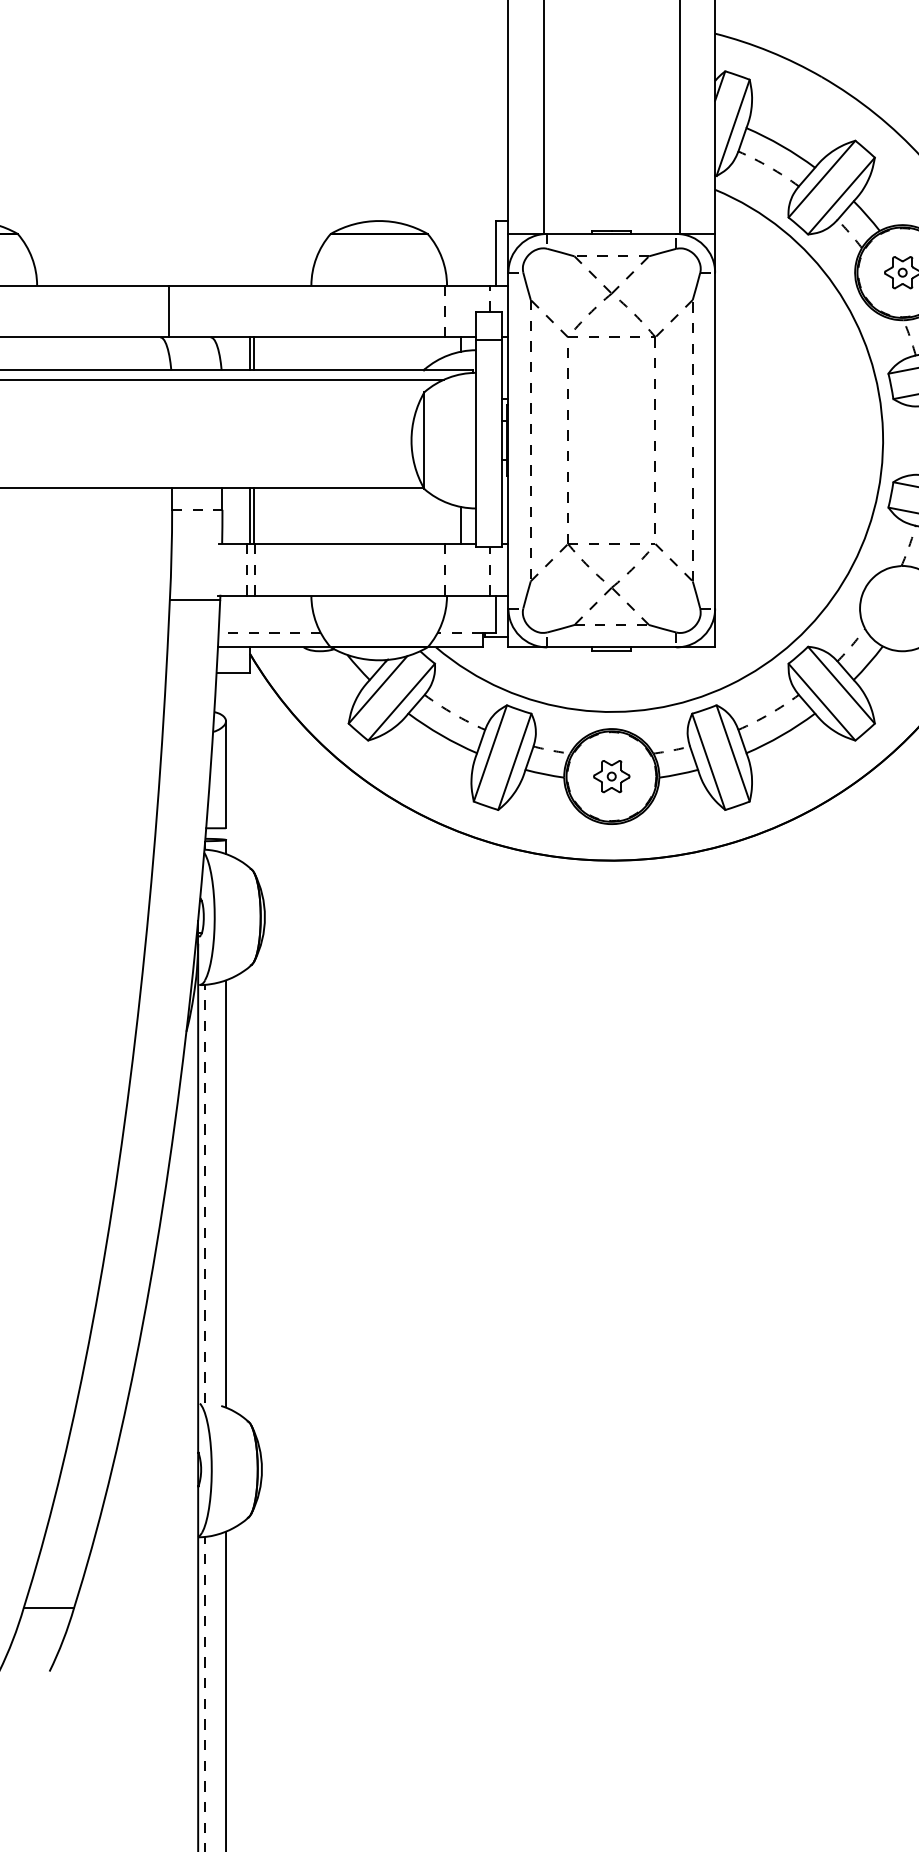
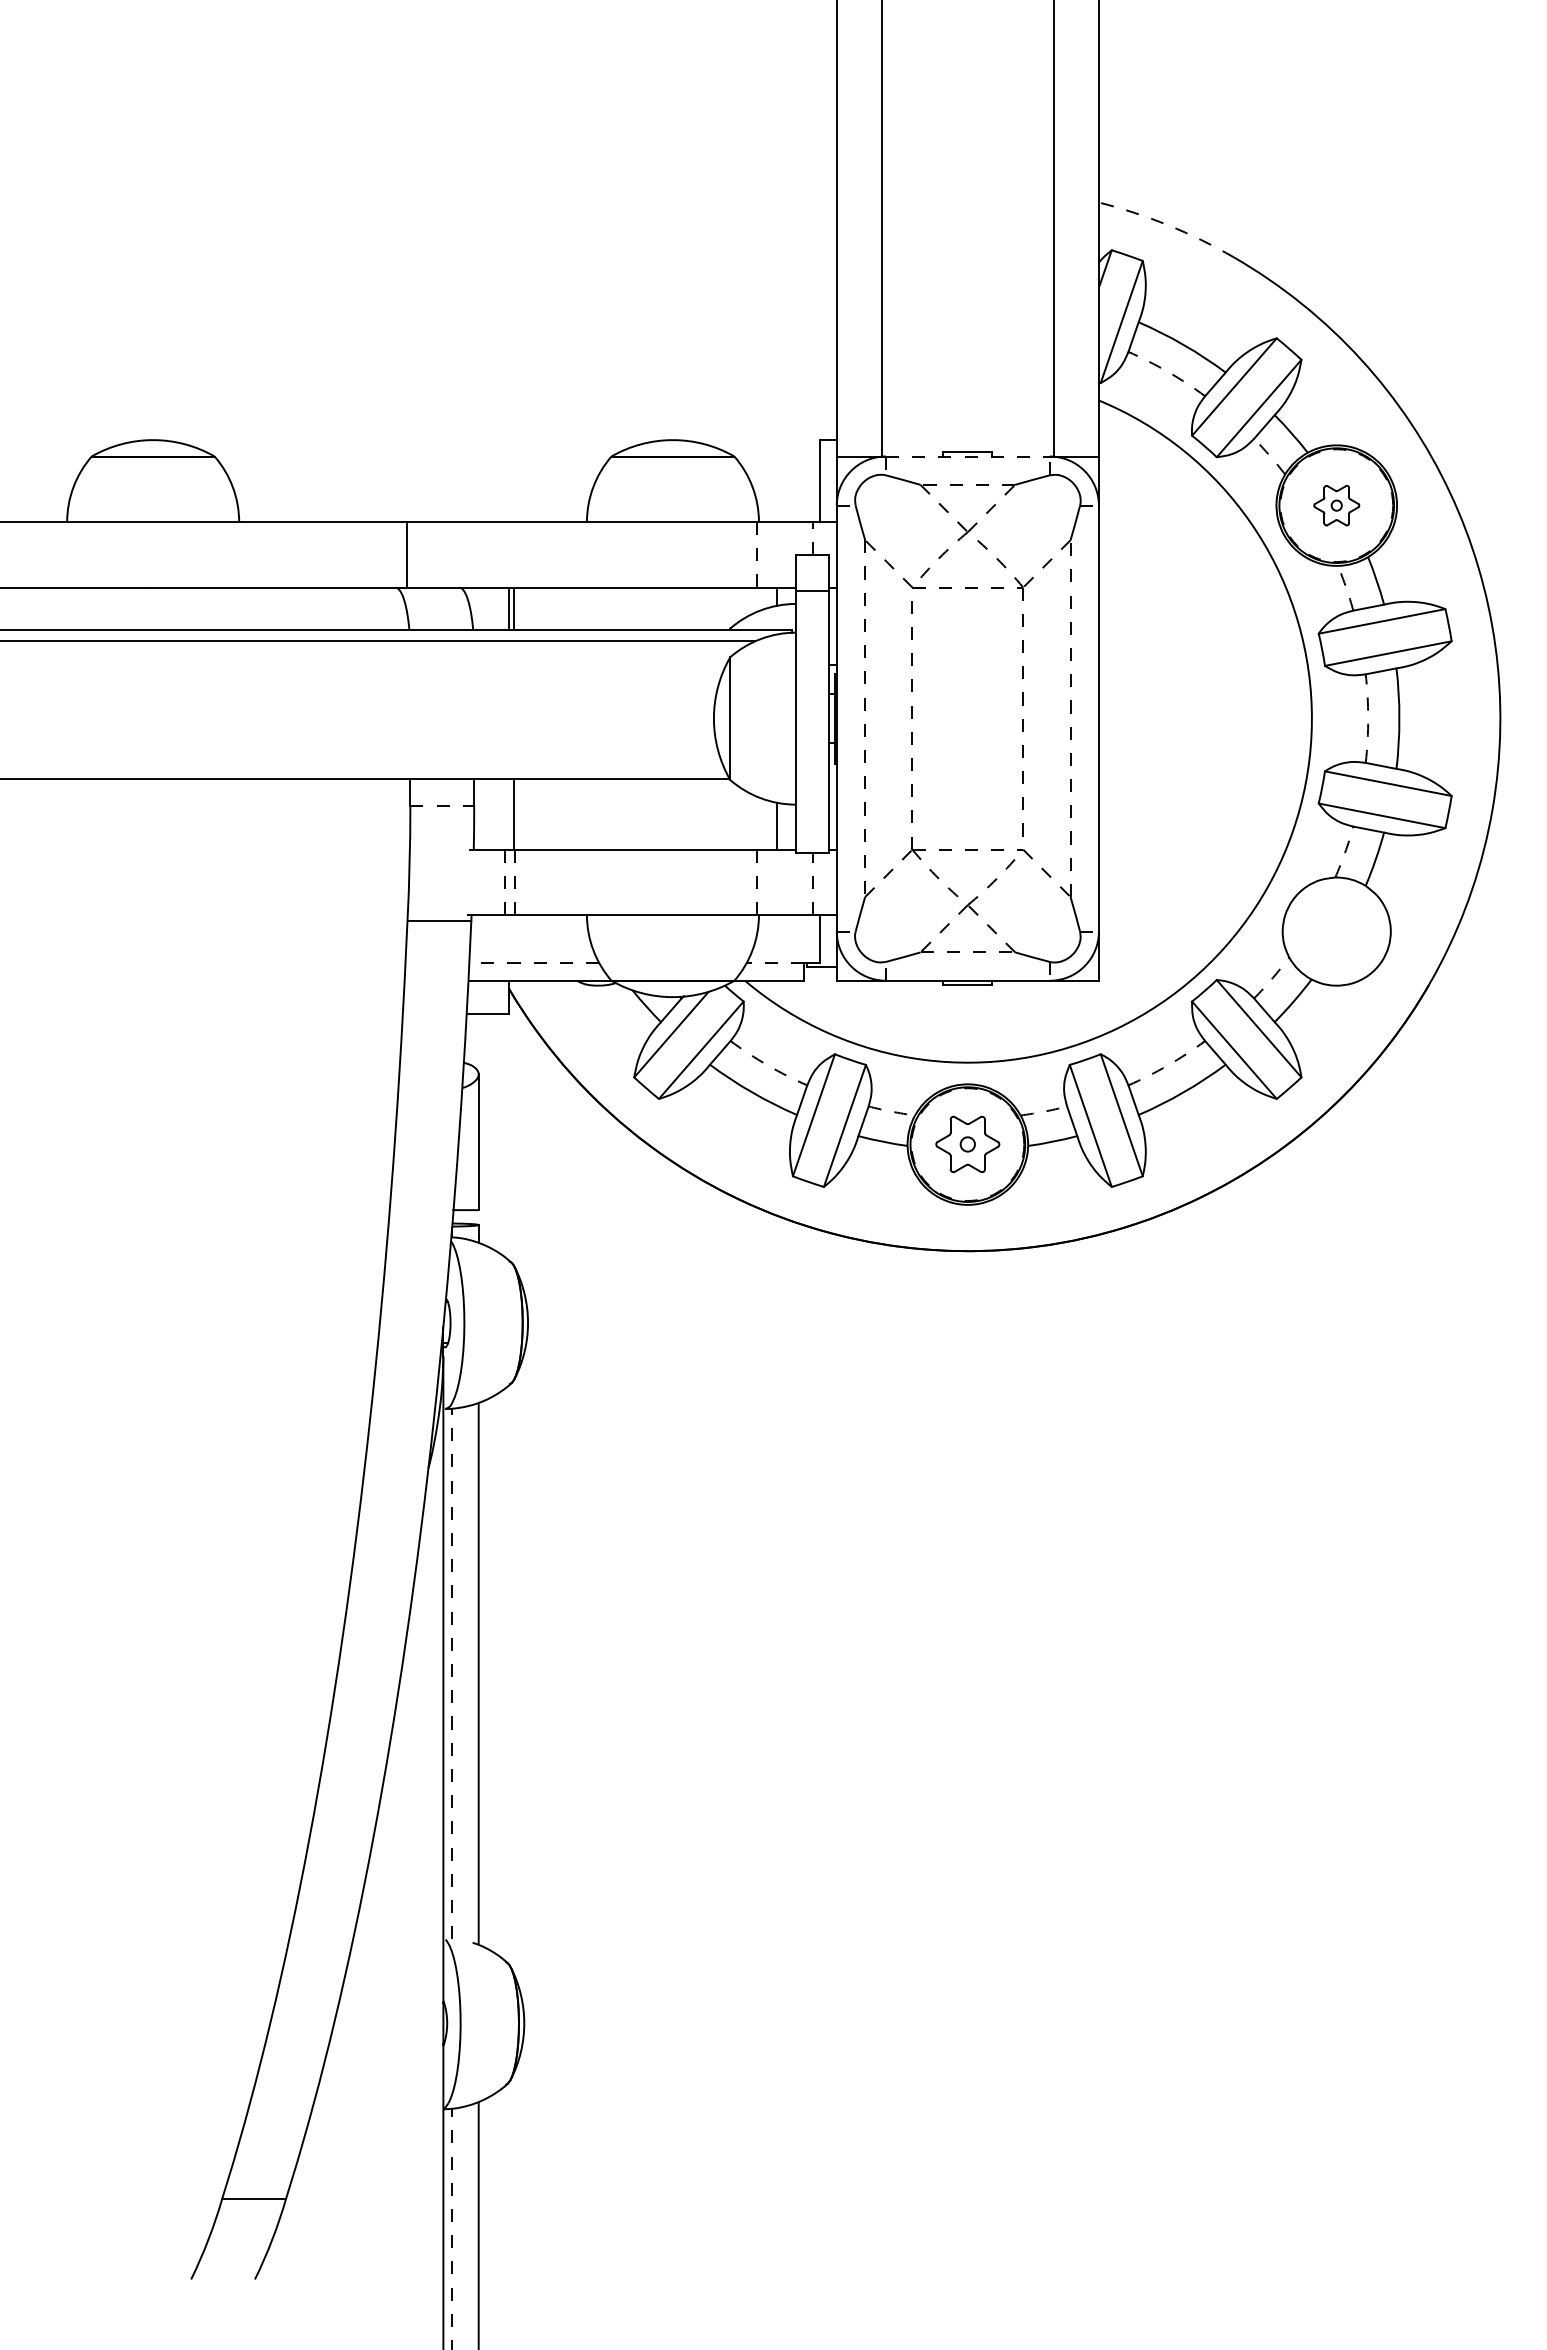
arc: (769, 51) -> (1168, 225), solid -> dashed
line: (611, 233) -> (967, 456), solid -> dashed
line: (250, 515) -> (509, 813), removed
part: (611, 776) -> (967, 1144), size x1.4

